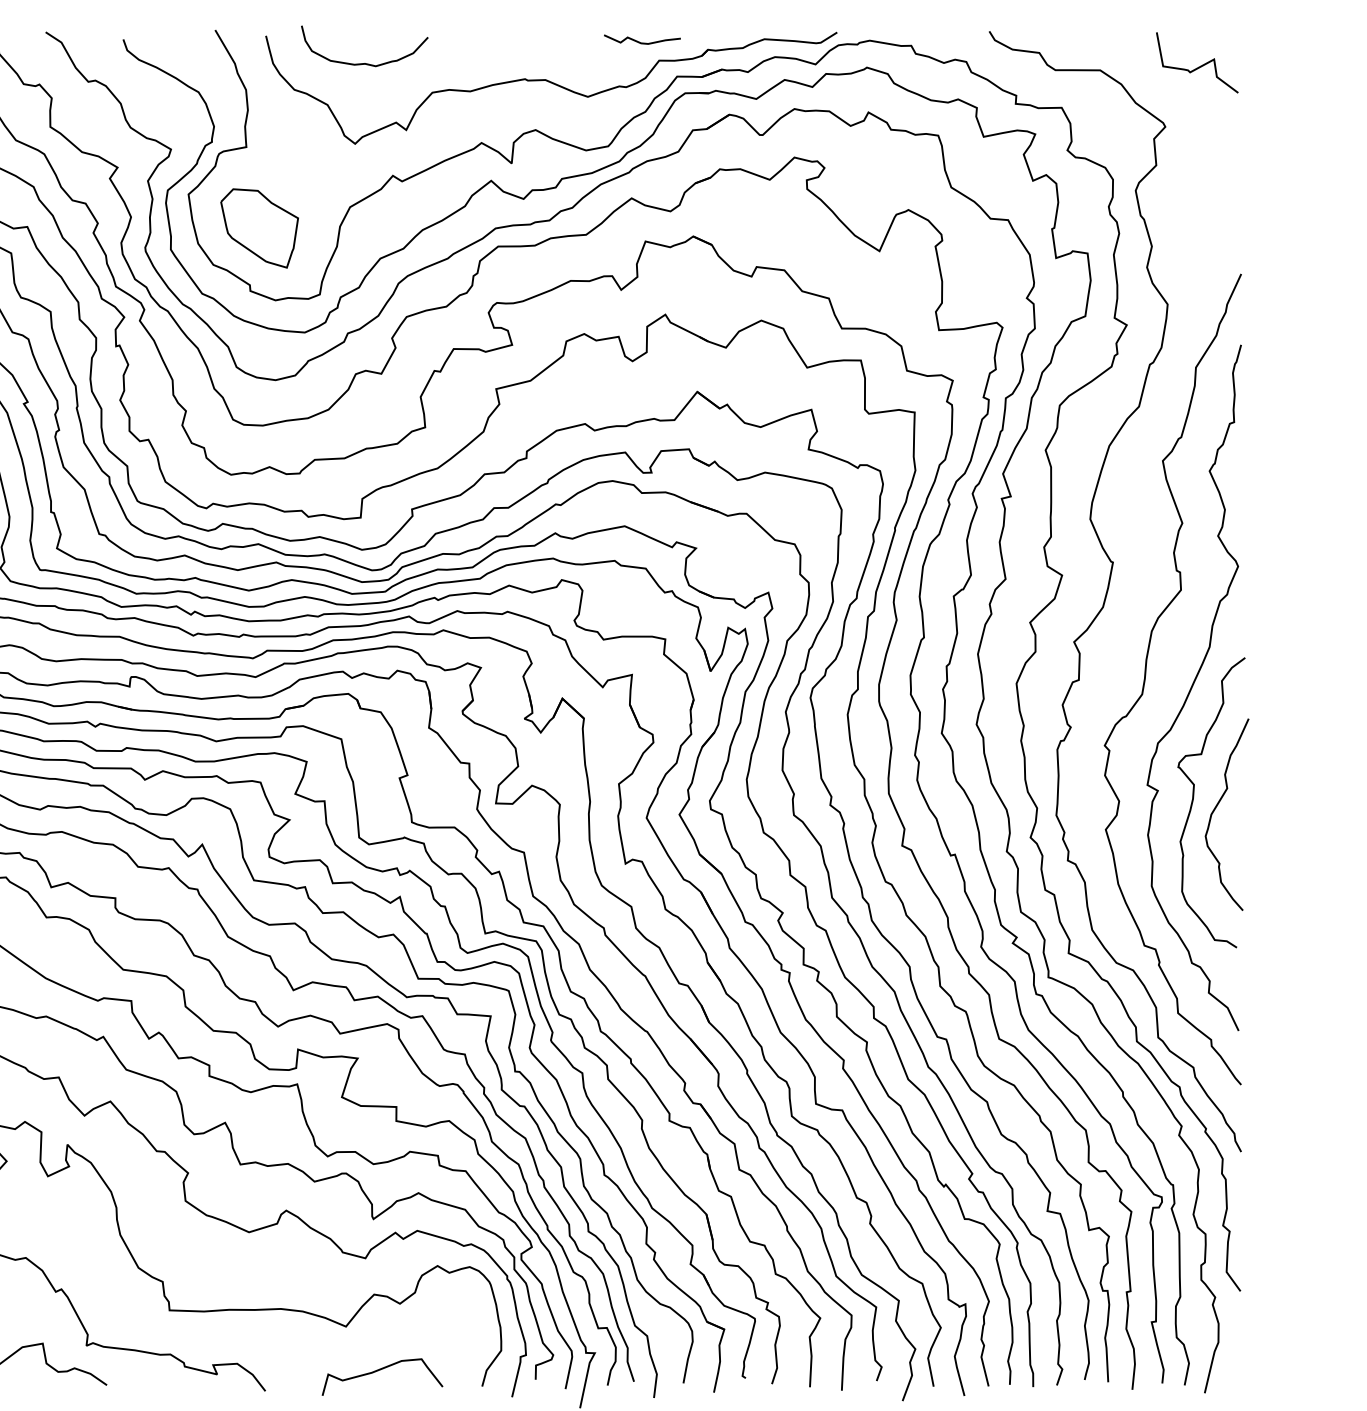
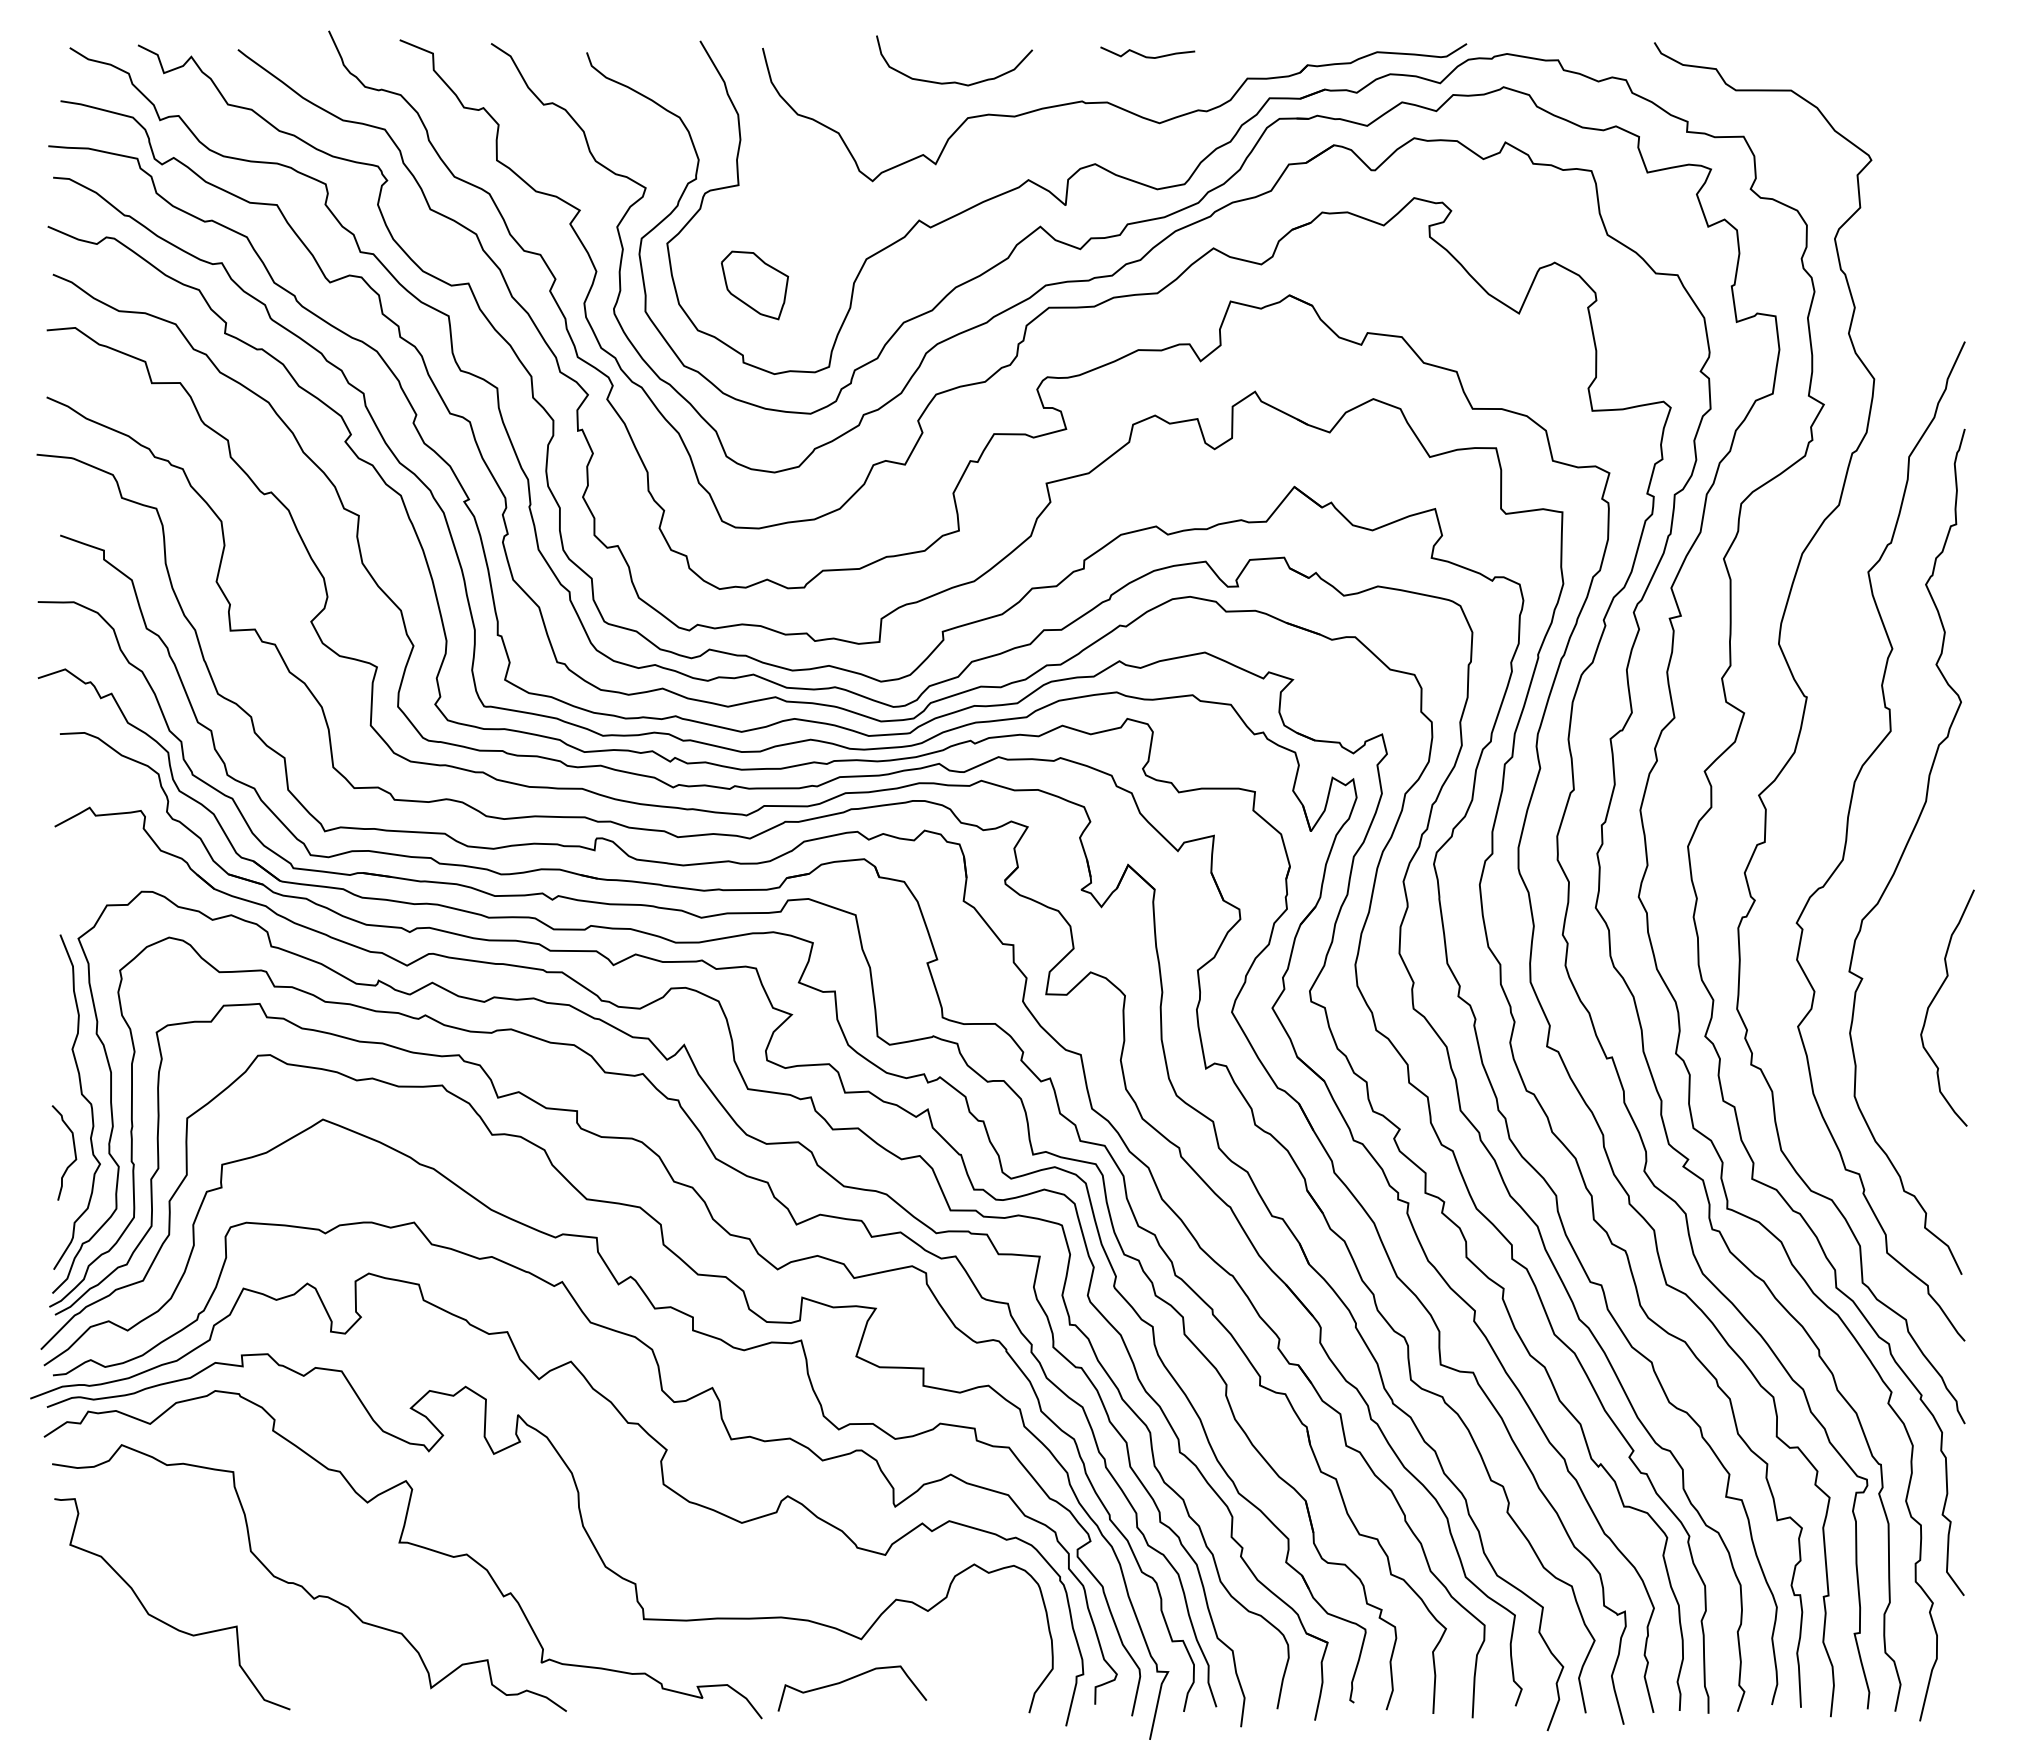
curve: (642, 42) -> (1147, 56), moved
curve: (364, 62) -> (954, 81), moved
curve: (1199, 66) -> (1913, 85), removed
part: (259, 228) -> (754, 285), size x0.7
curve: (1193, 799) -> (1906, 989), removed
curve: (379, 1370) -> (848, 1680), moved

